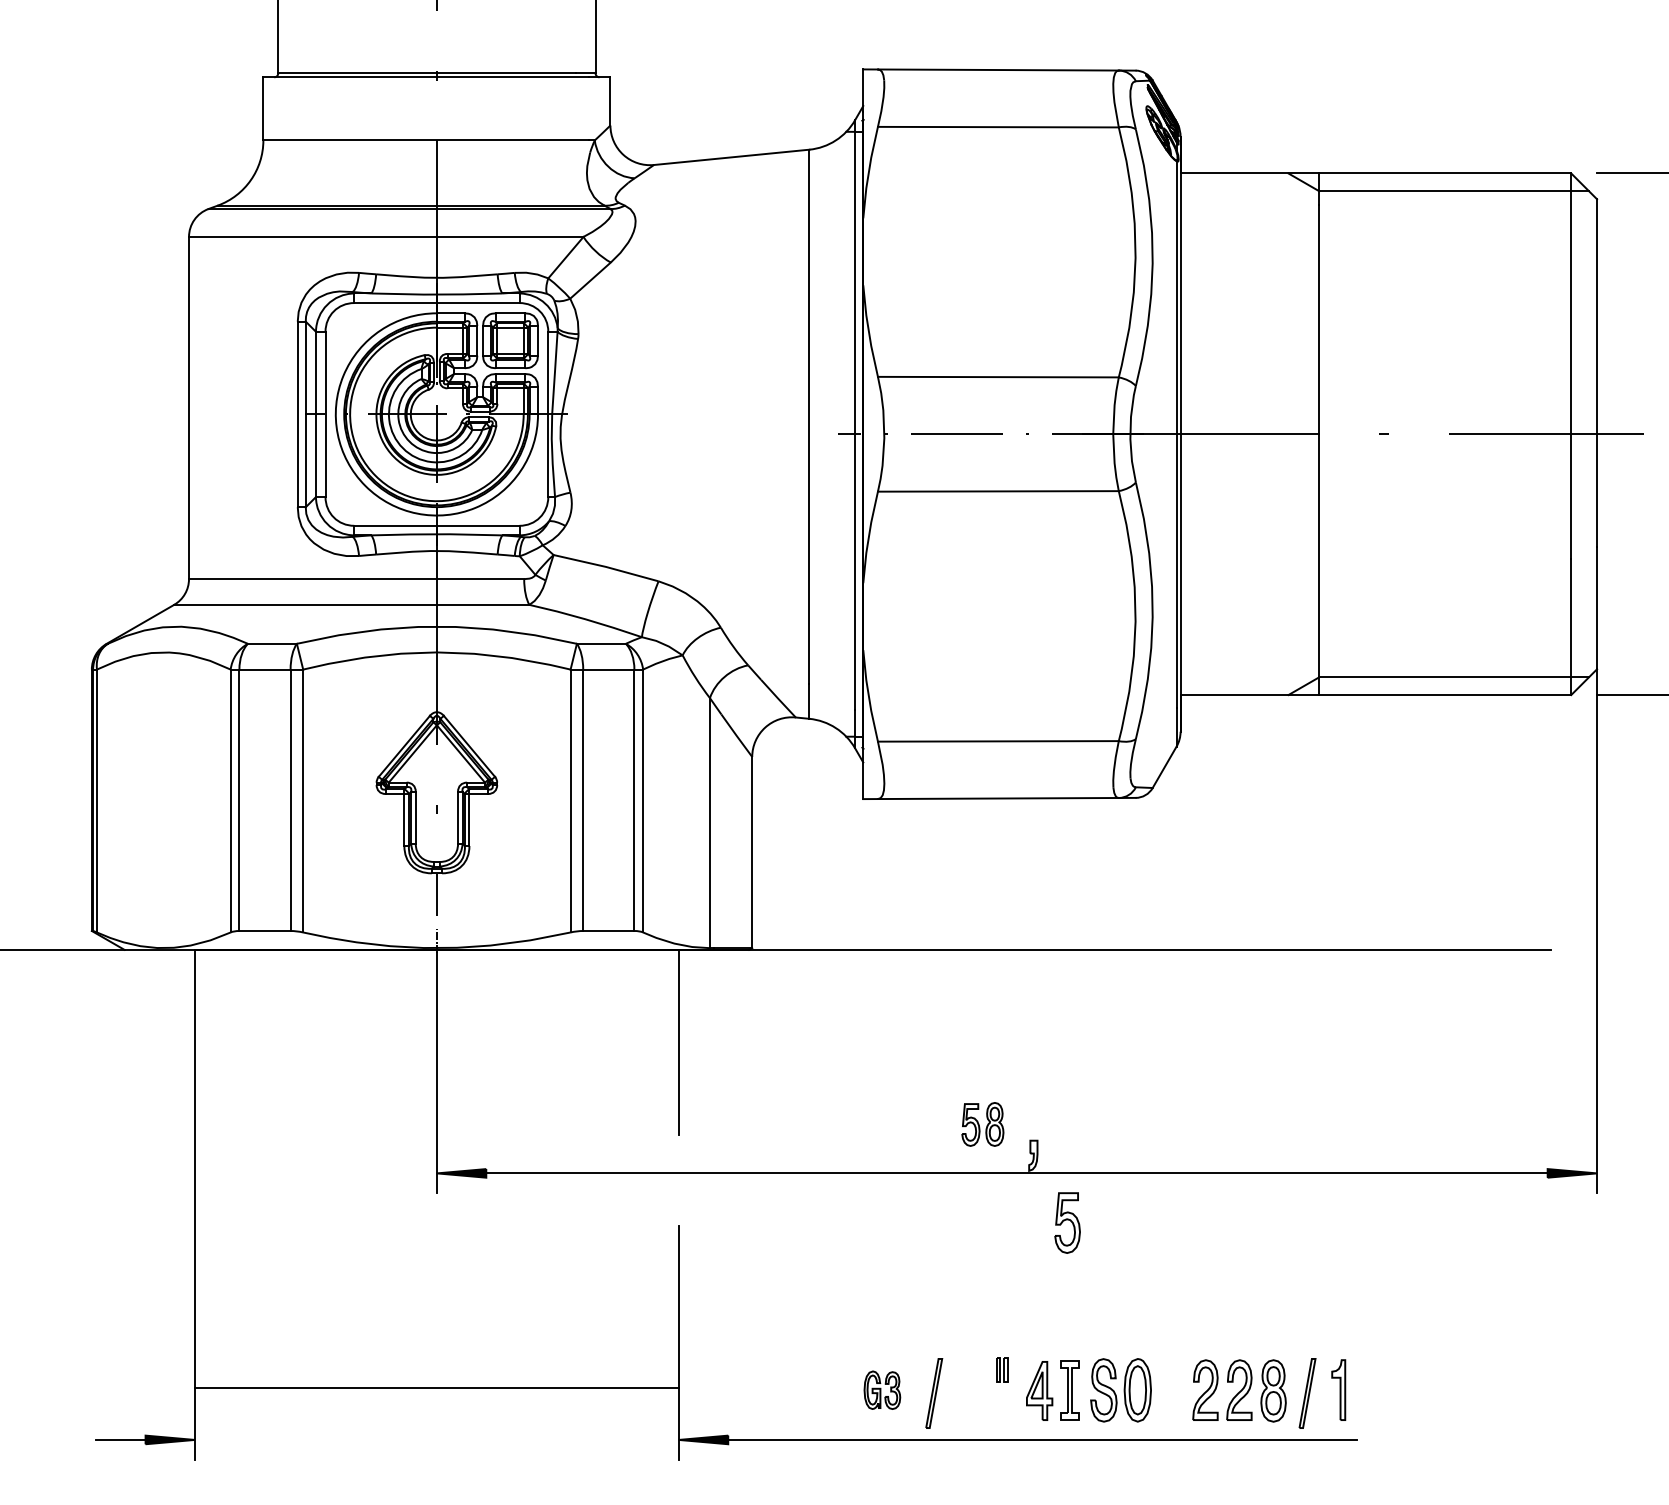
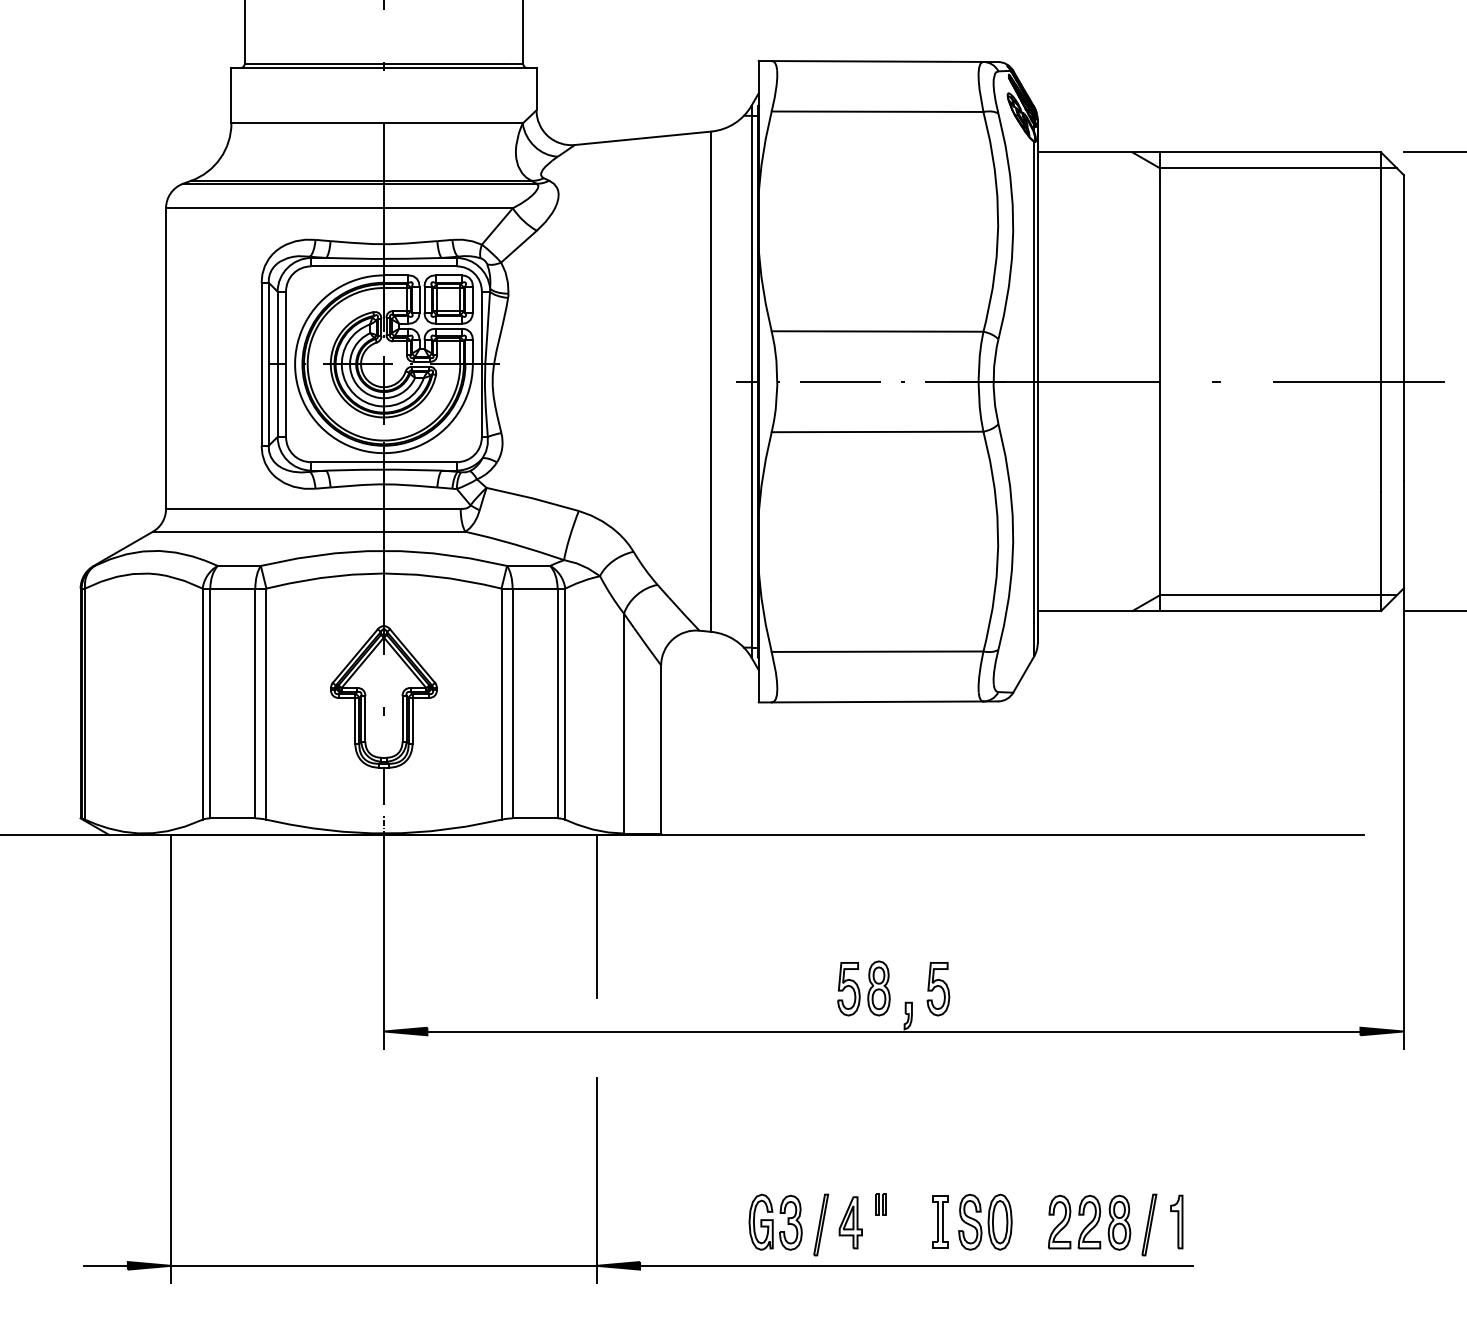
part: (982, 1124) -> (863, 988), size x1.43
part: (1067, 1223) -> (938, 989), moved
line: (436, 1387) -> (383, 1265), moved
part: (882, 1389) -> (775, 1221), size x1.67
part: (1039, 1390) -> (850, 1222), moved

